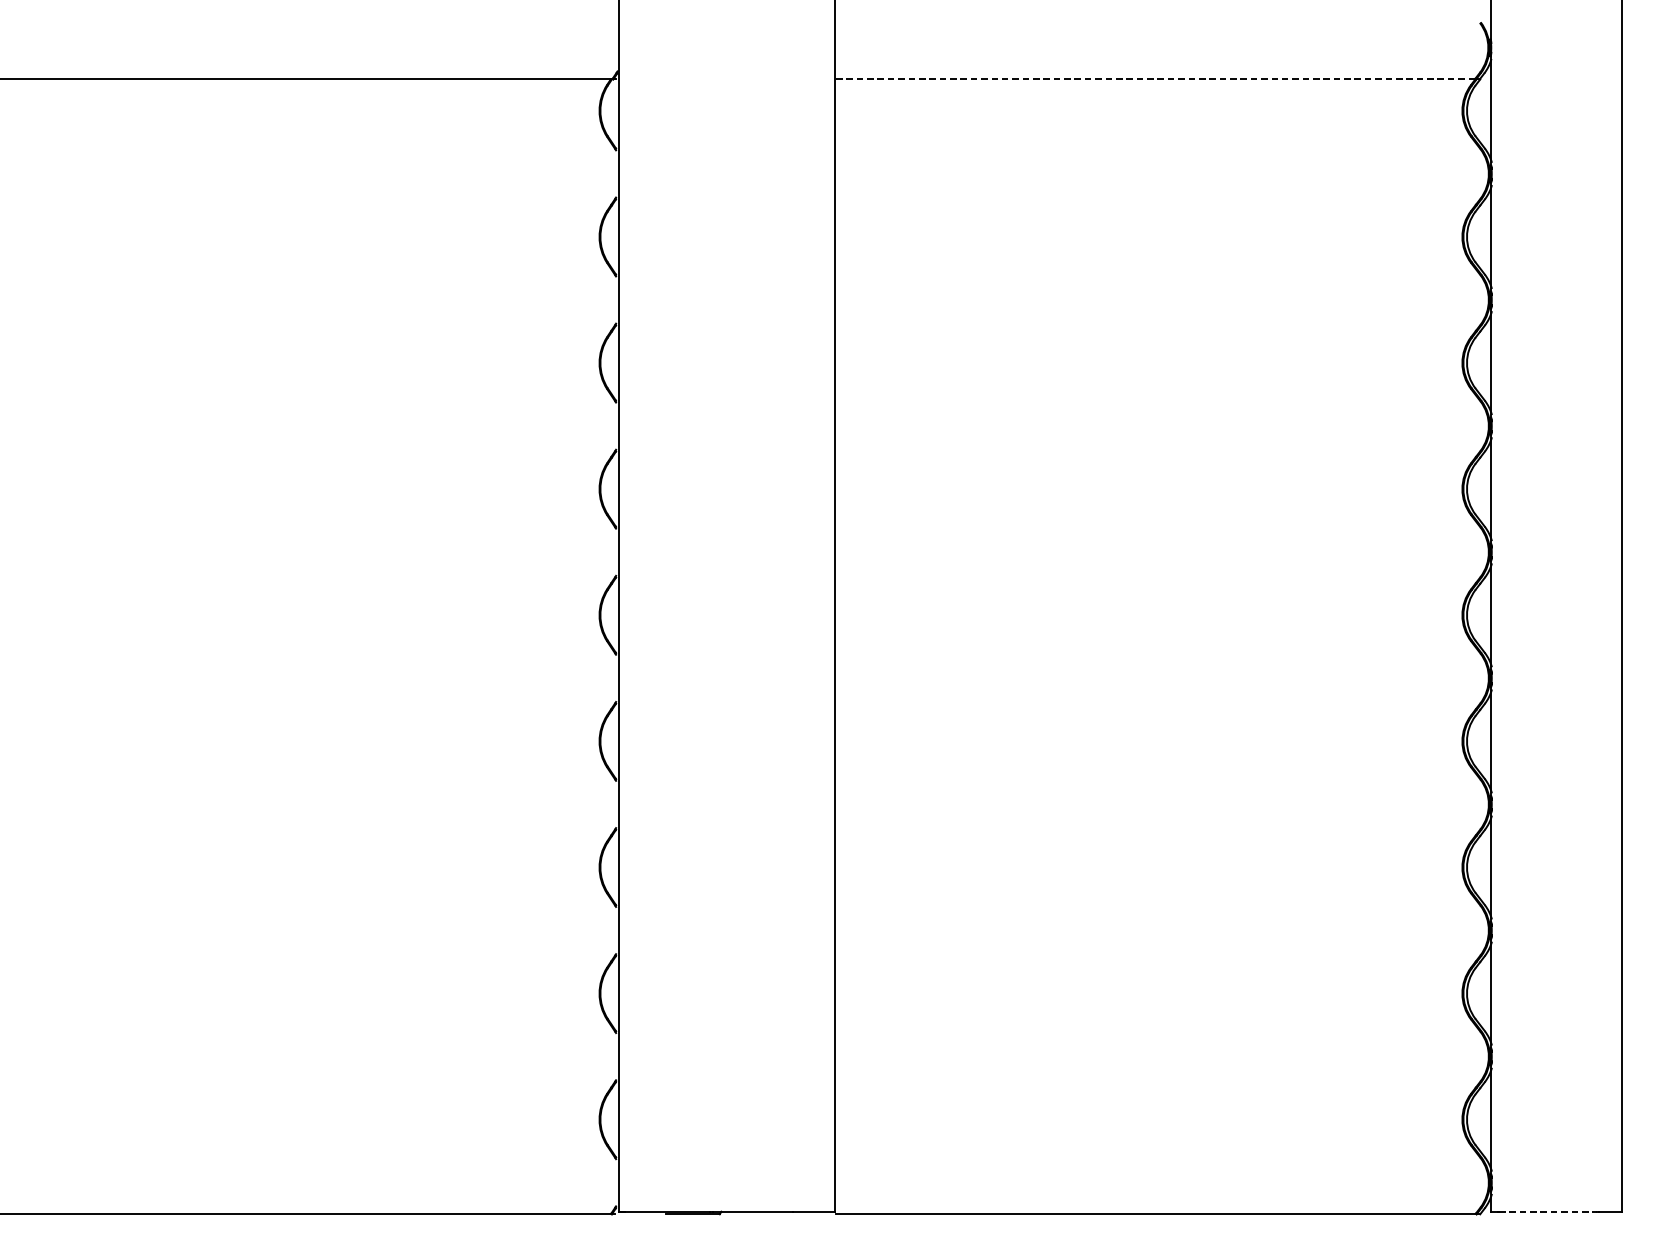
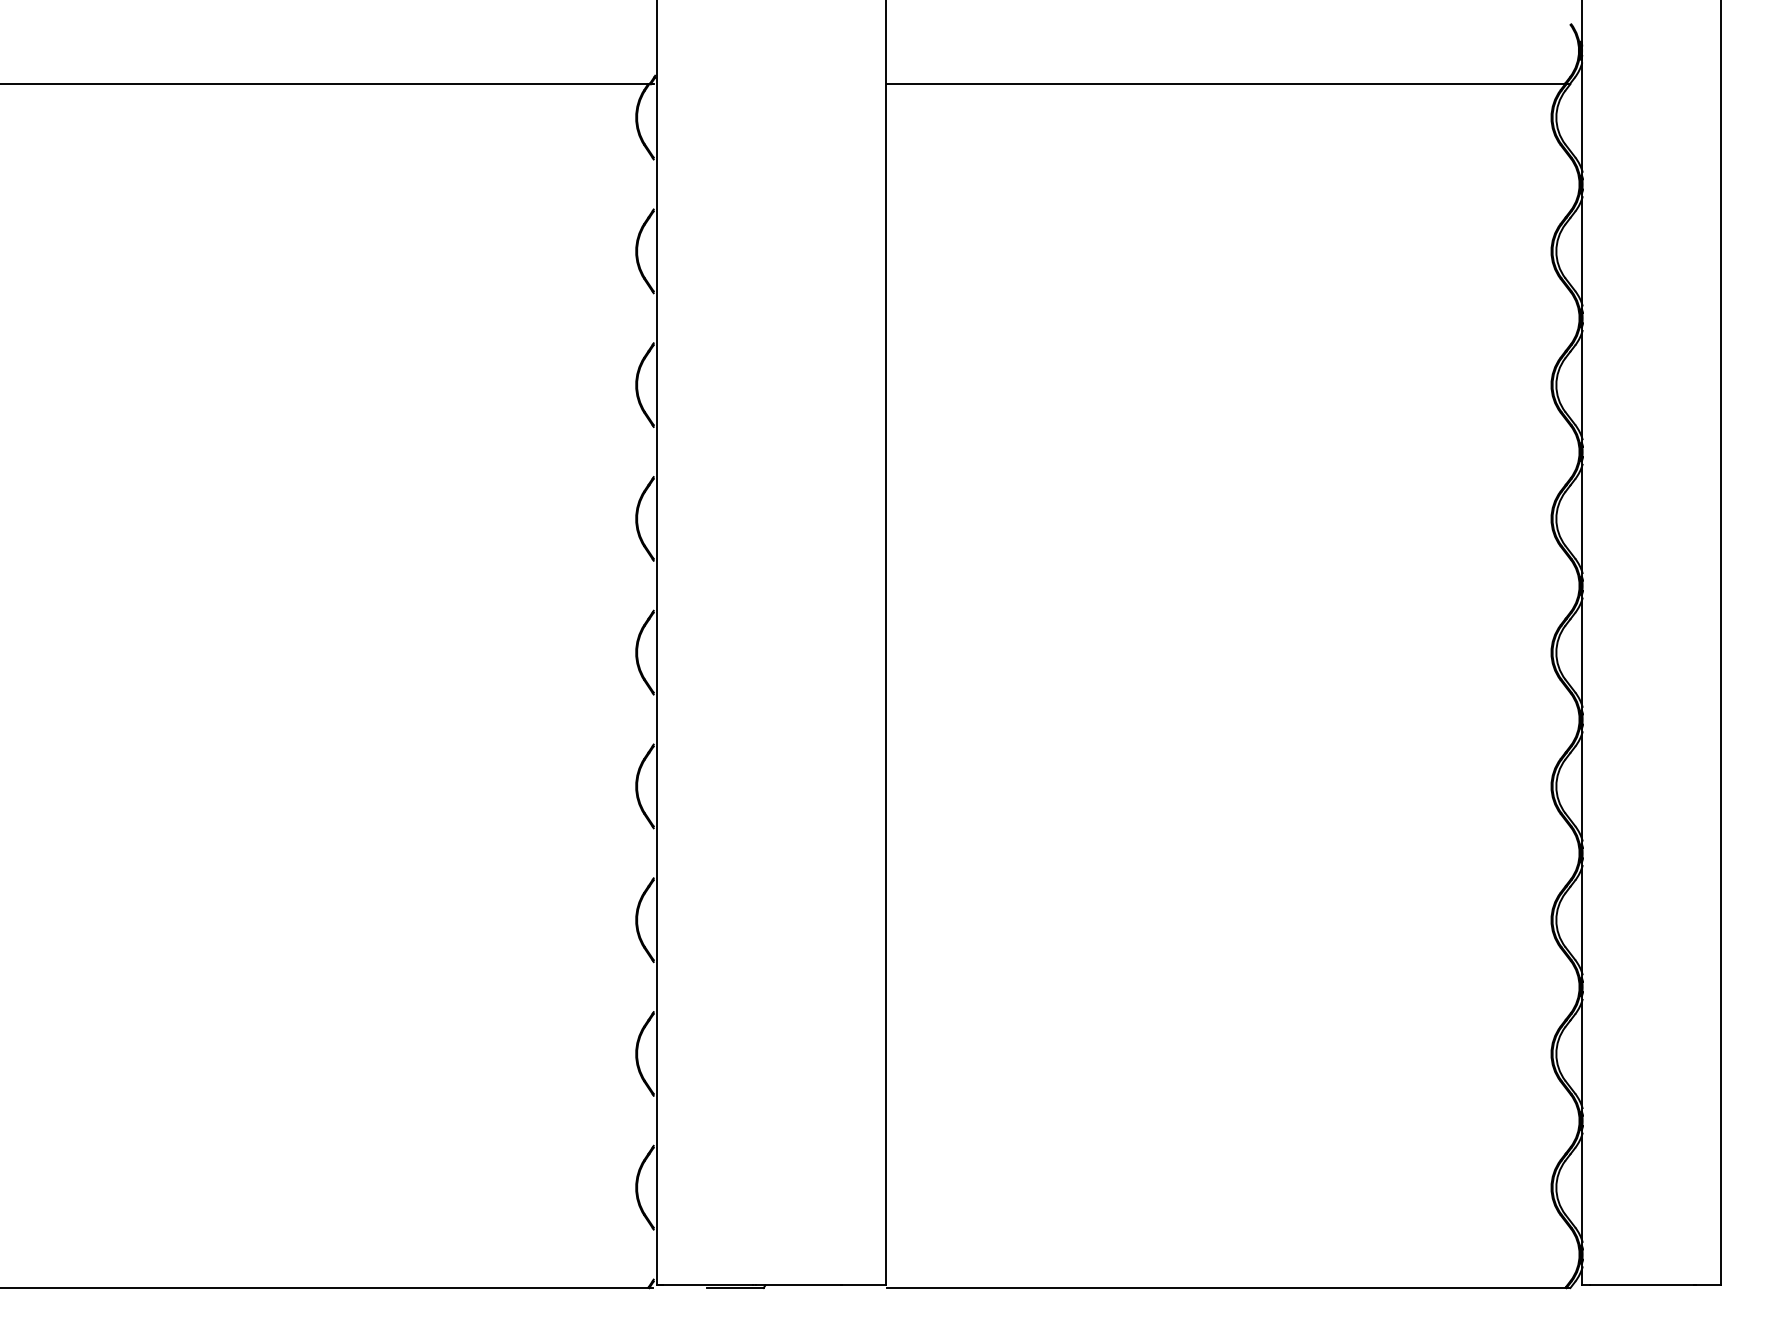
line: (1156, 79) -> (1227, 84), dashed -> solid
line: (1548, 1211) -> (1642, 1285), dashed -> solid

